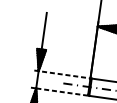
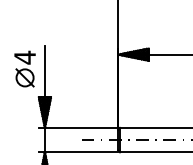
part: (30, 27) -> (24, 68), added
line: (62, 74) -> (78, 127), dashed -> solid
line: (62, 92) -> (81, 152), dashed -> solid

